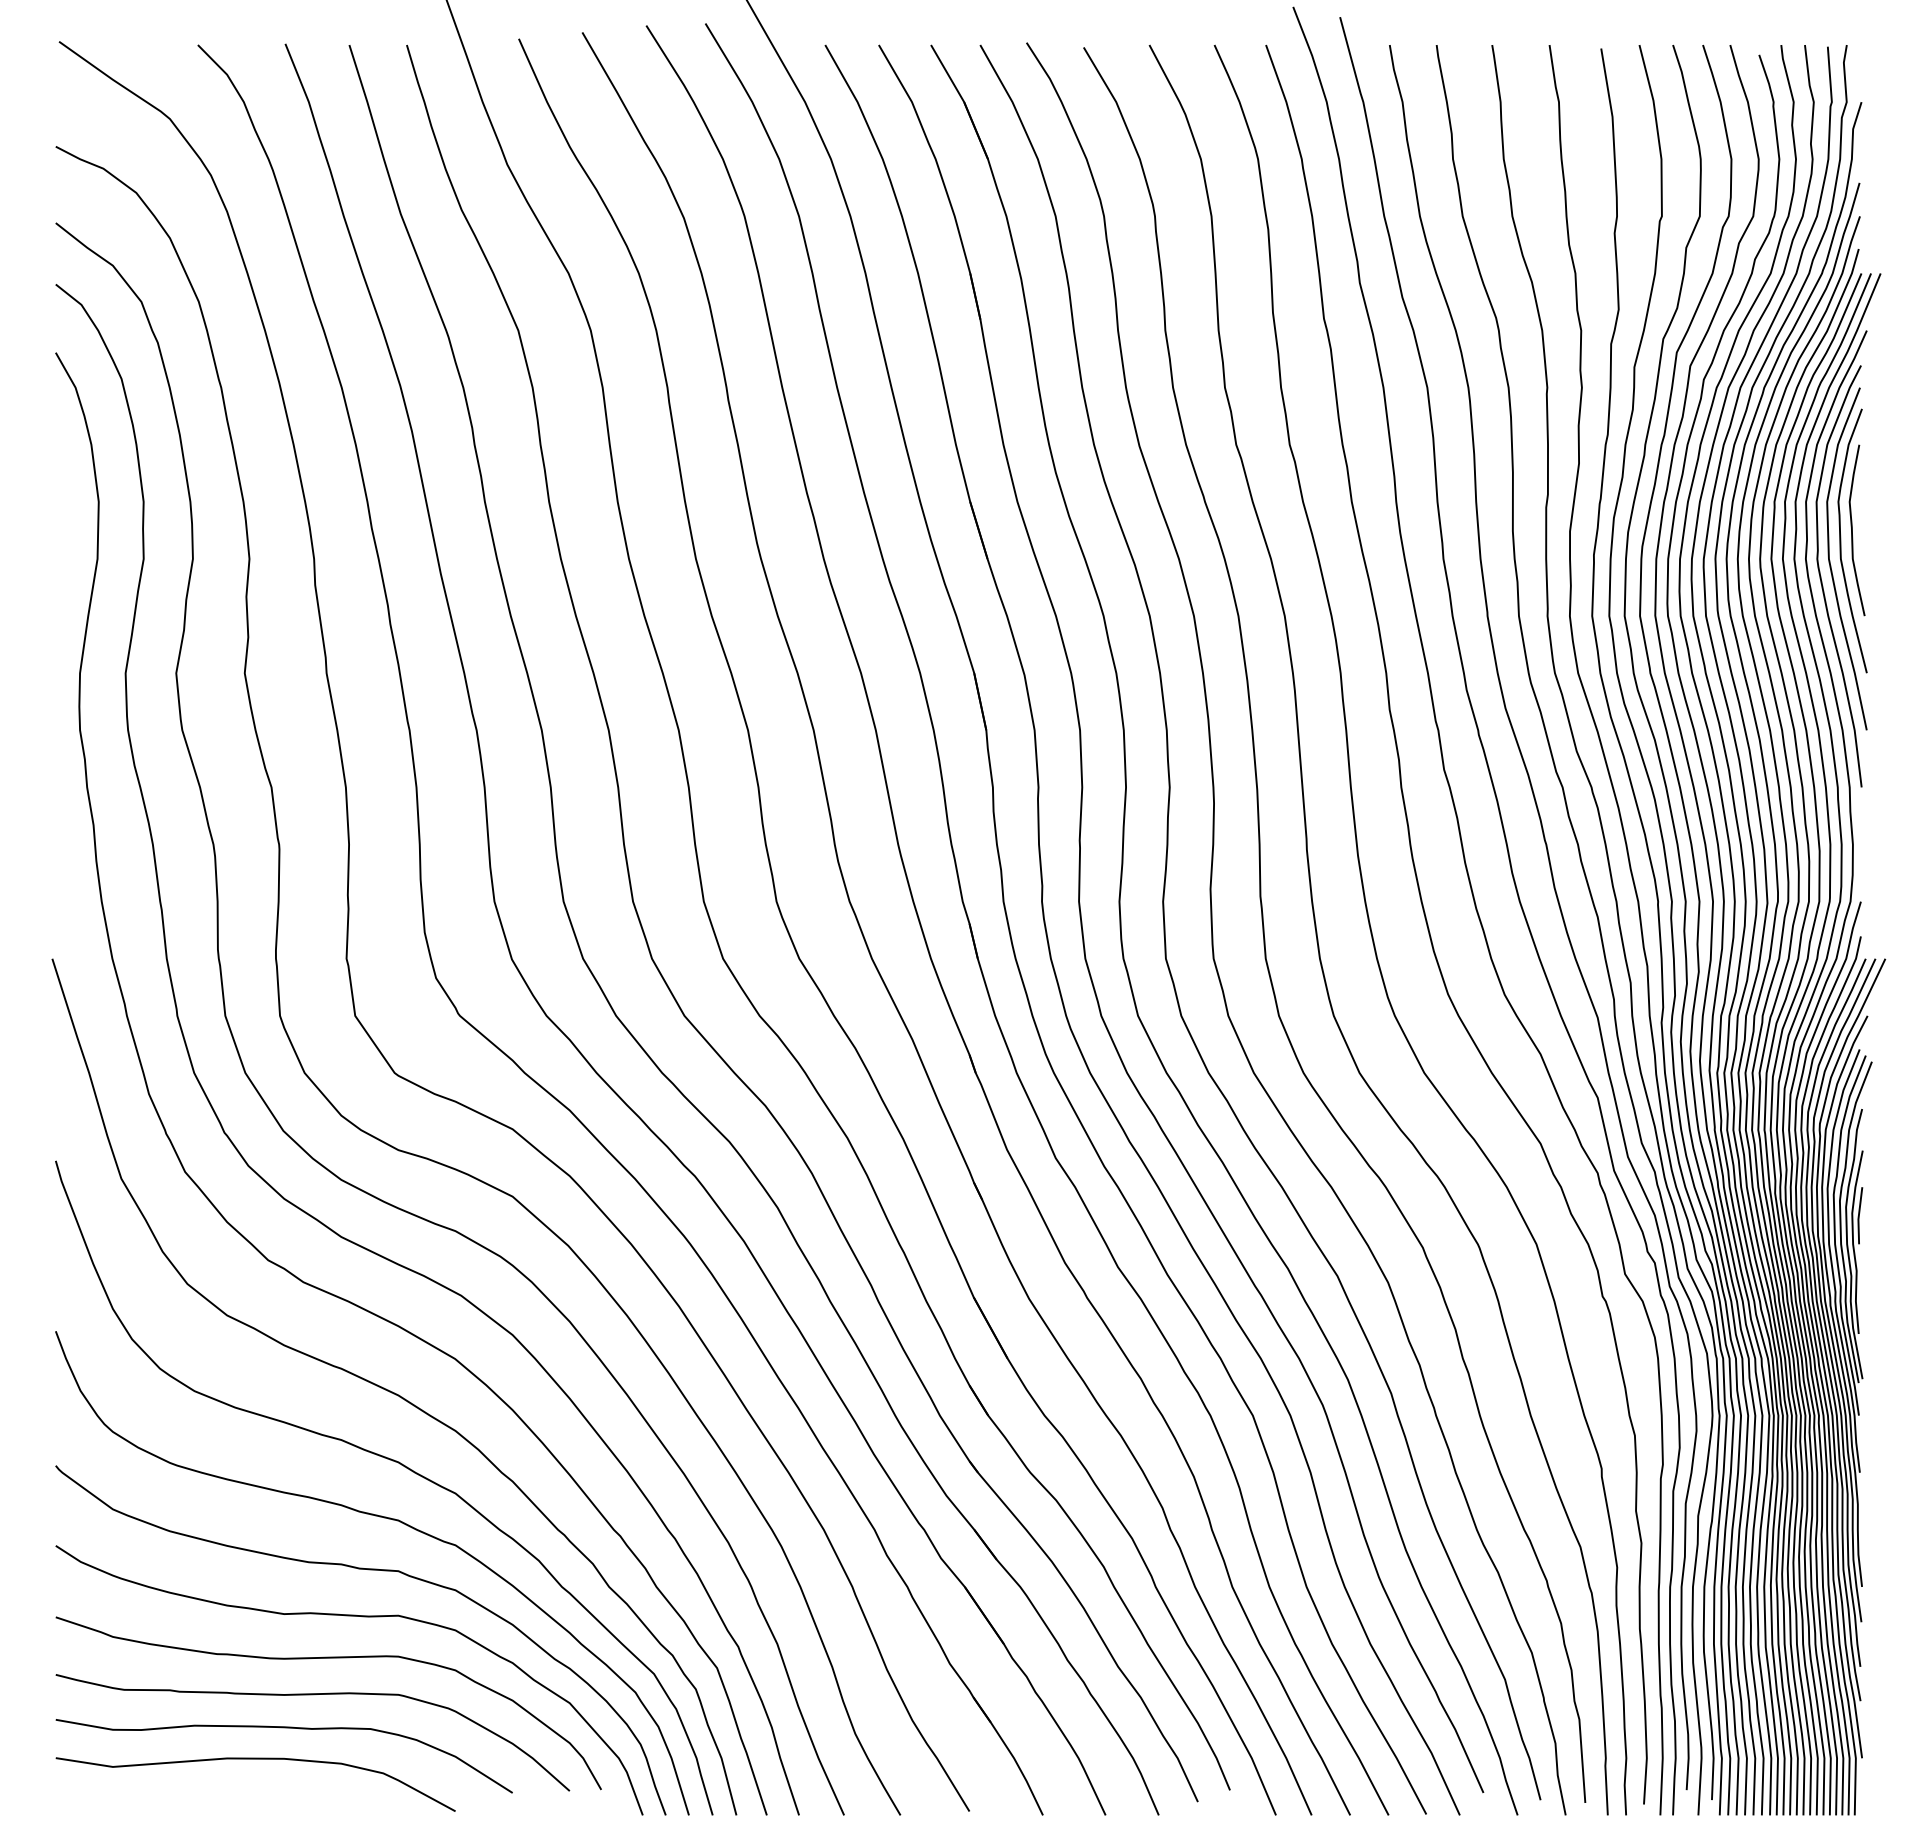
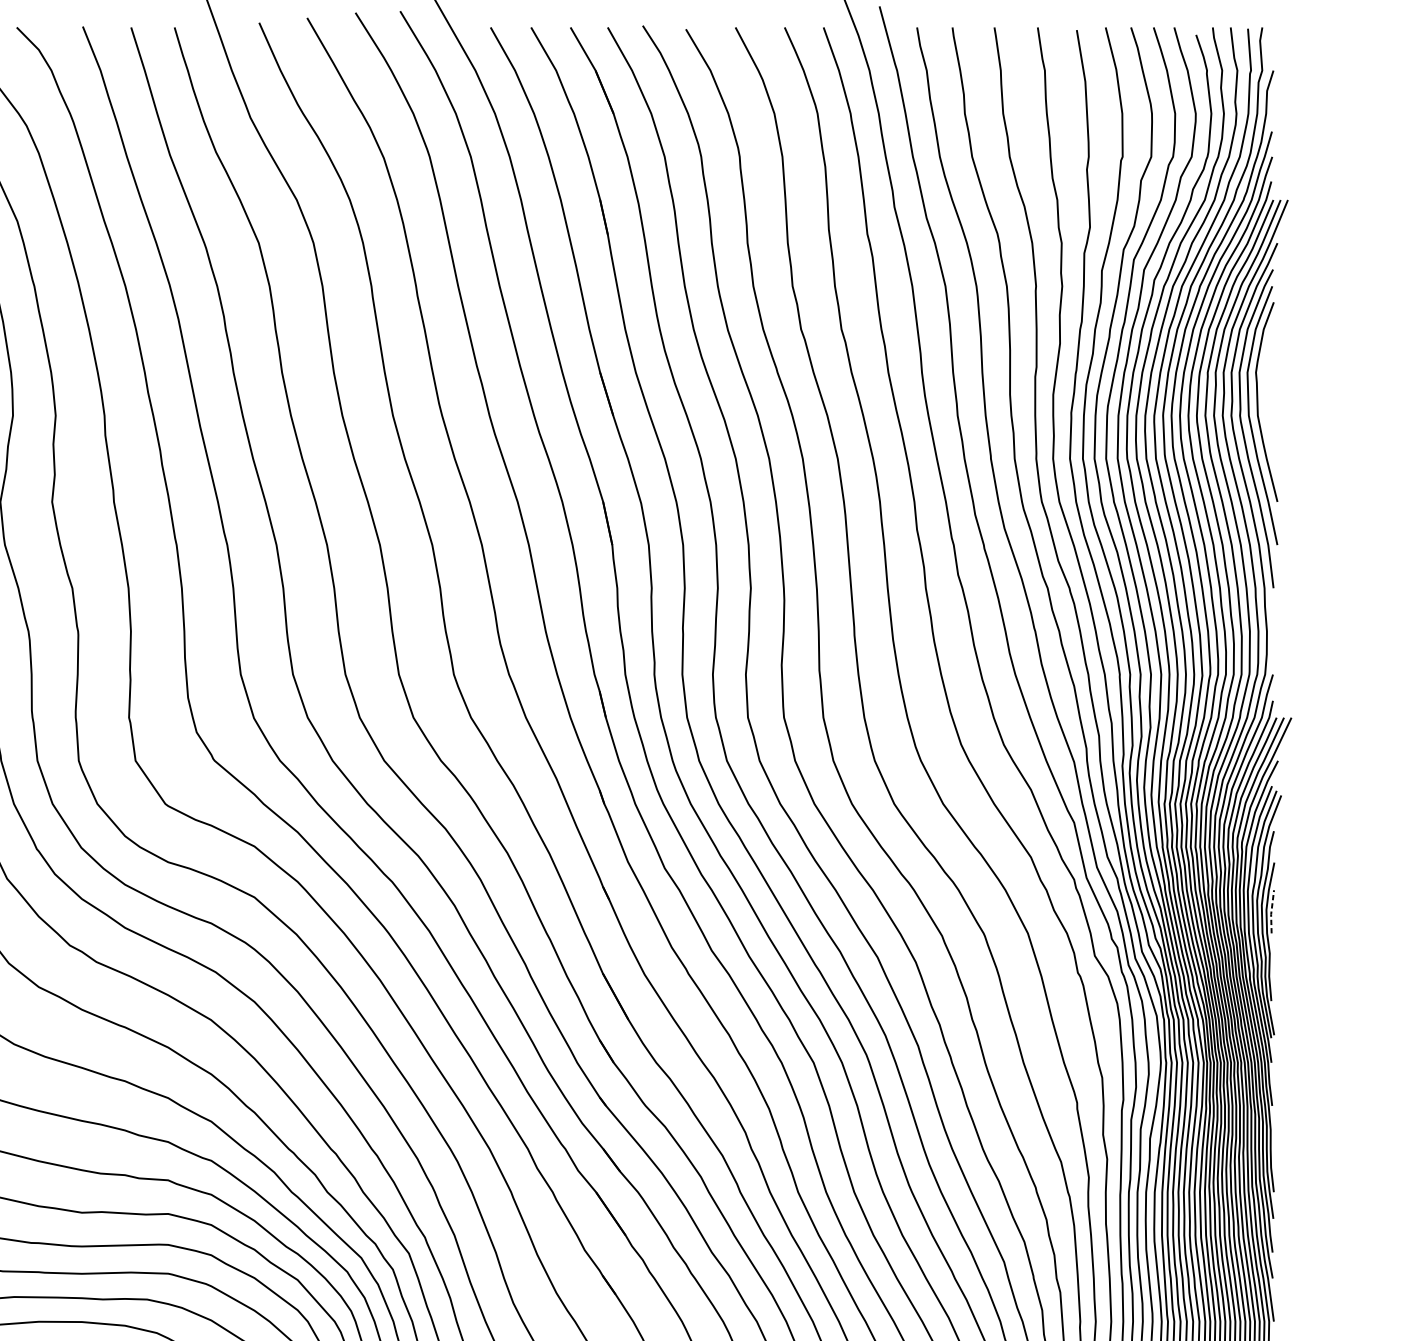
curve: (1852, 530) -> (1266, 394), removed
line: (1858, 1215) -> (1271, 911), solid -> dashed

